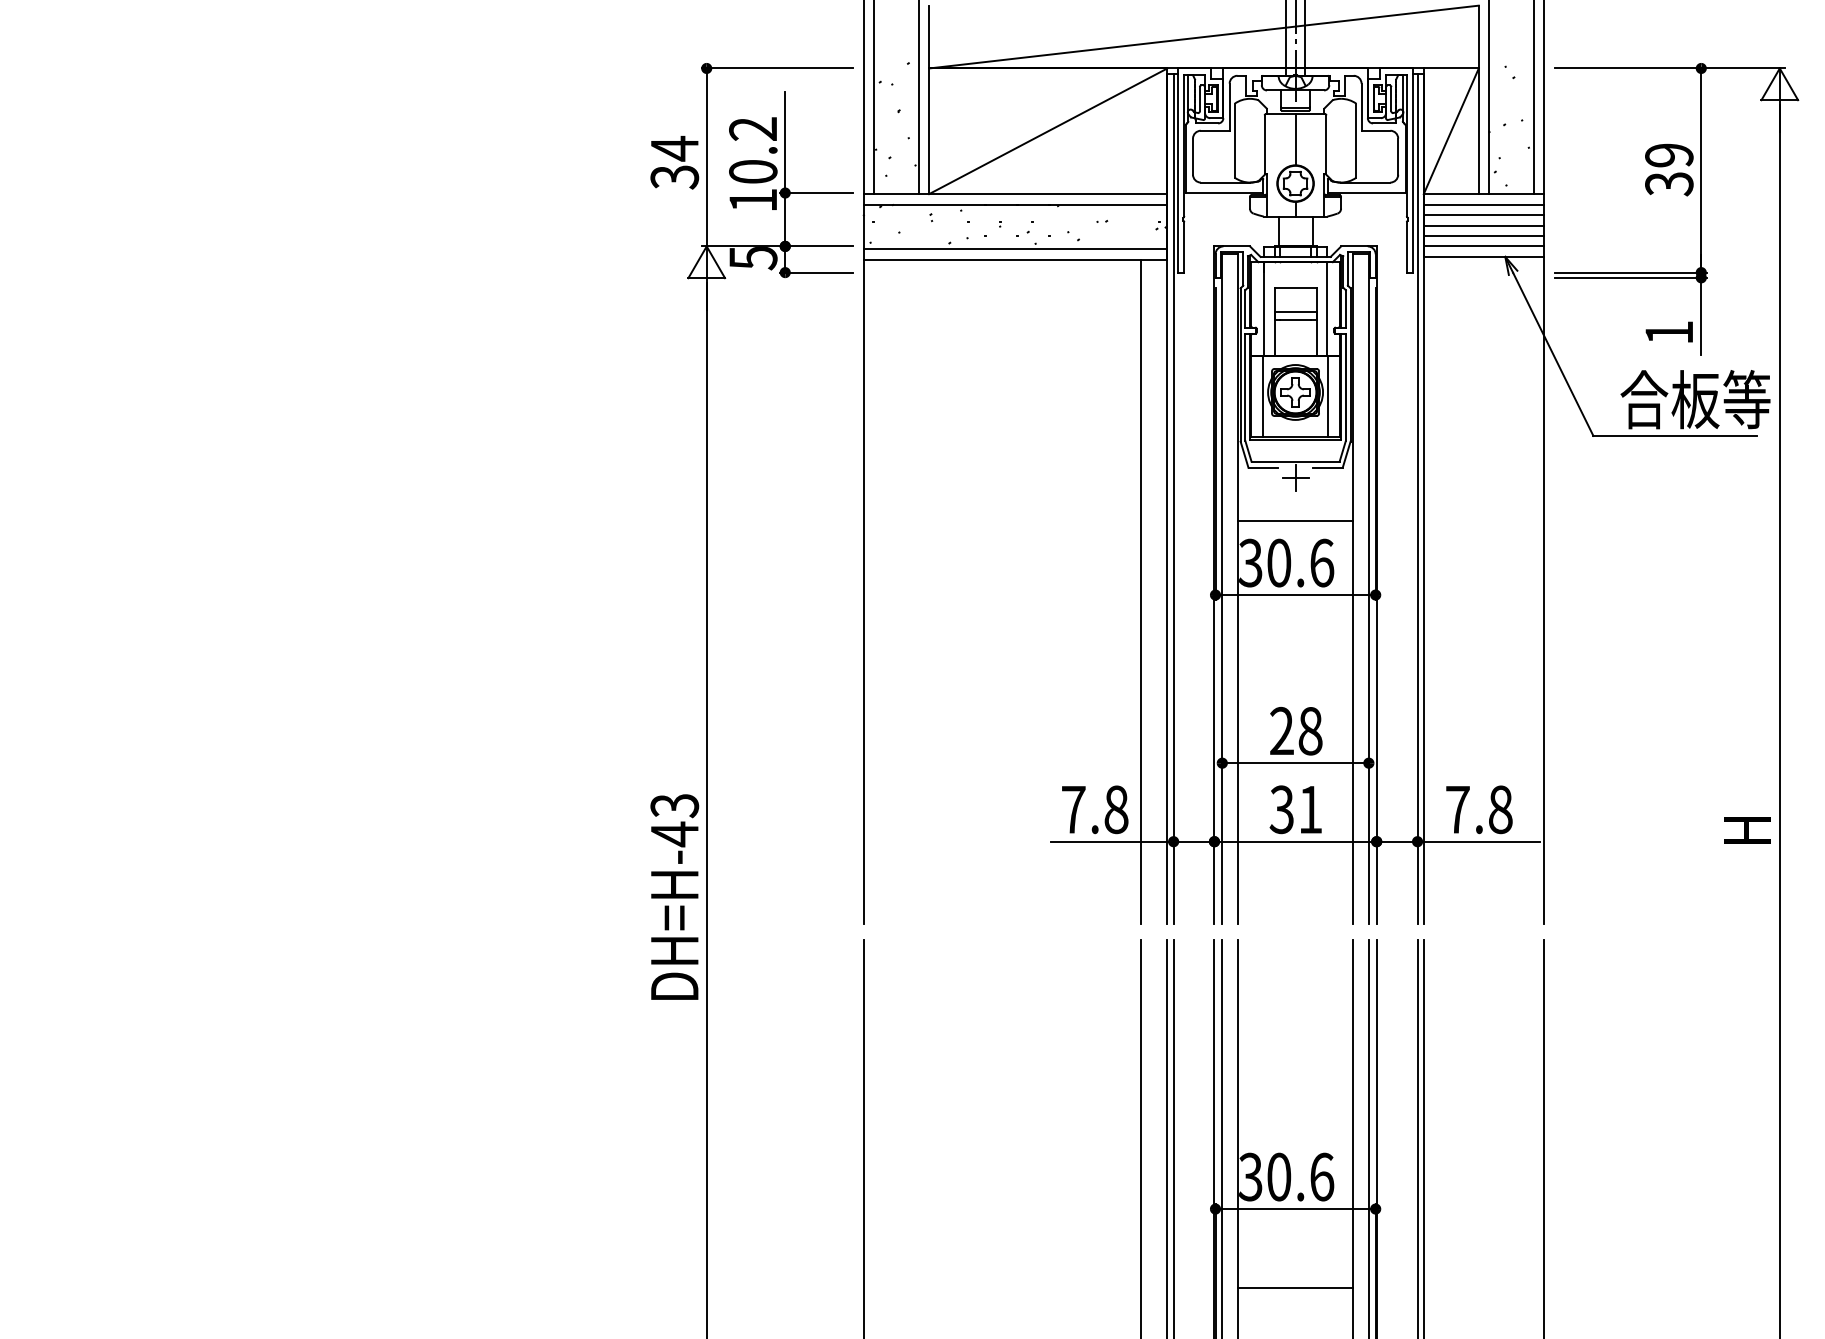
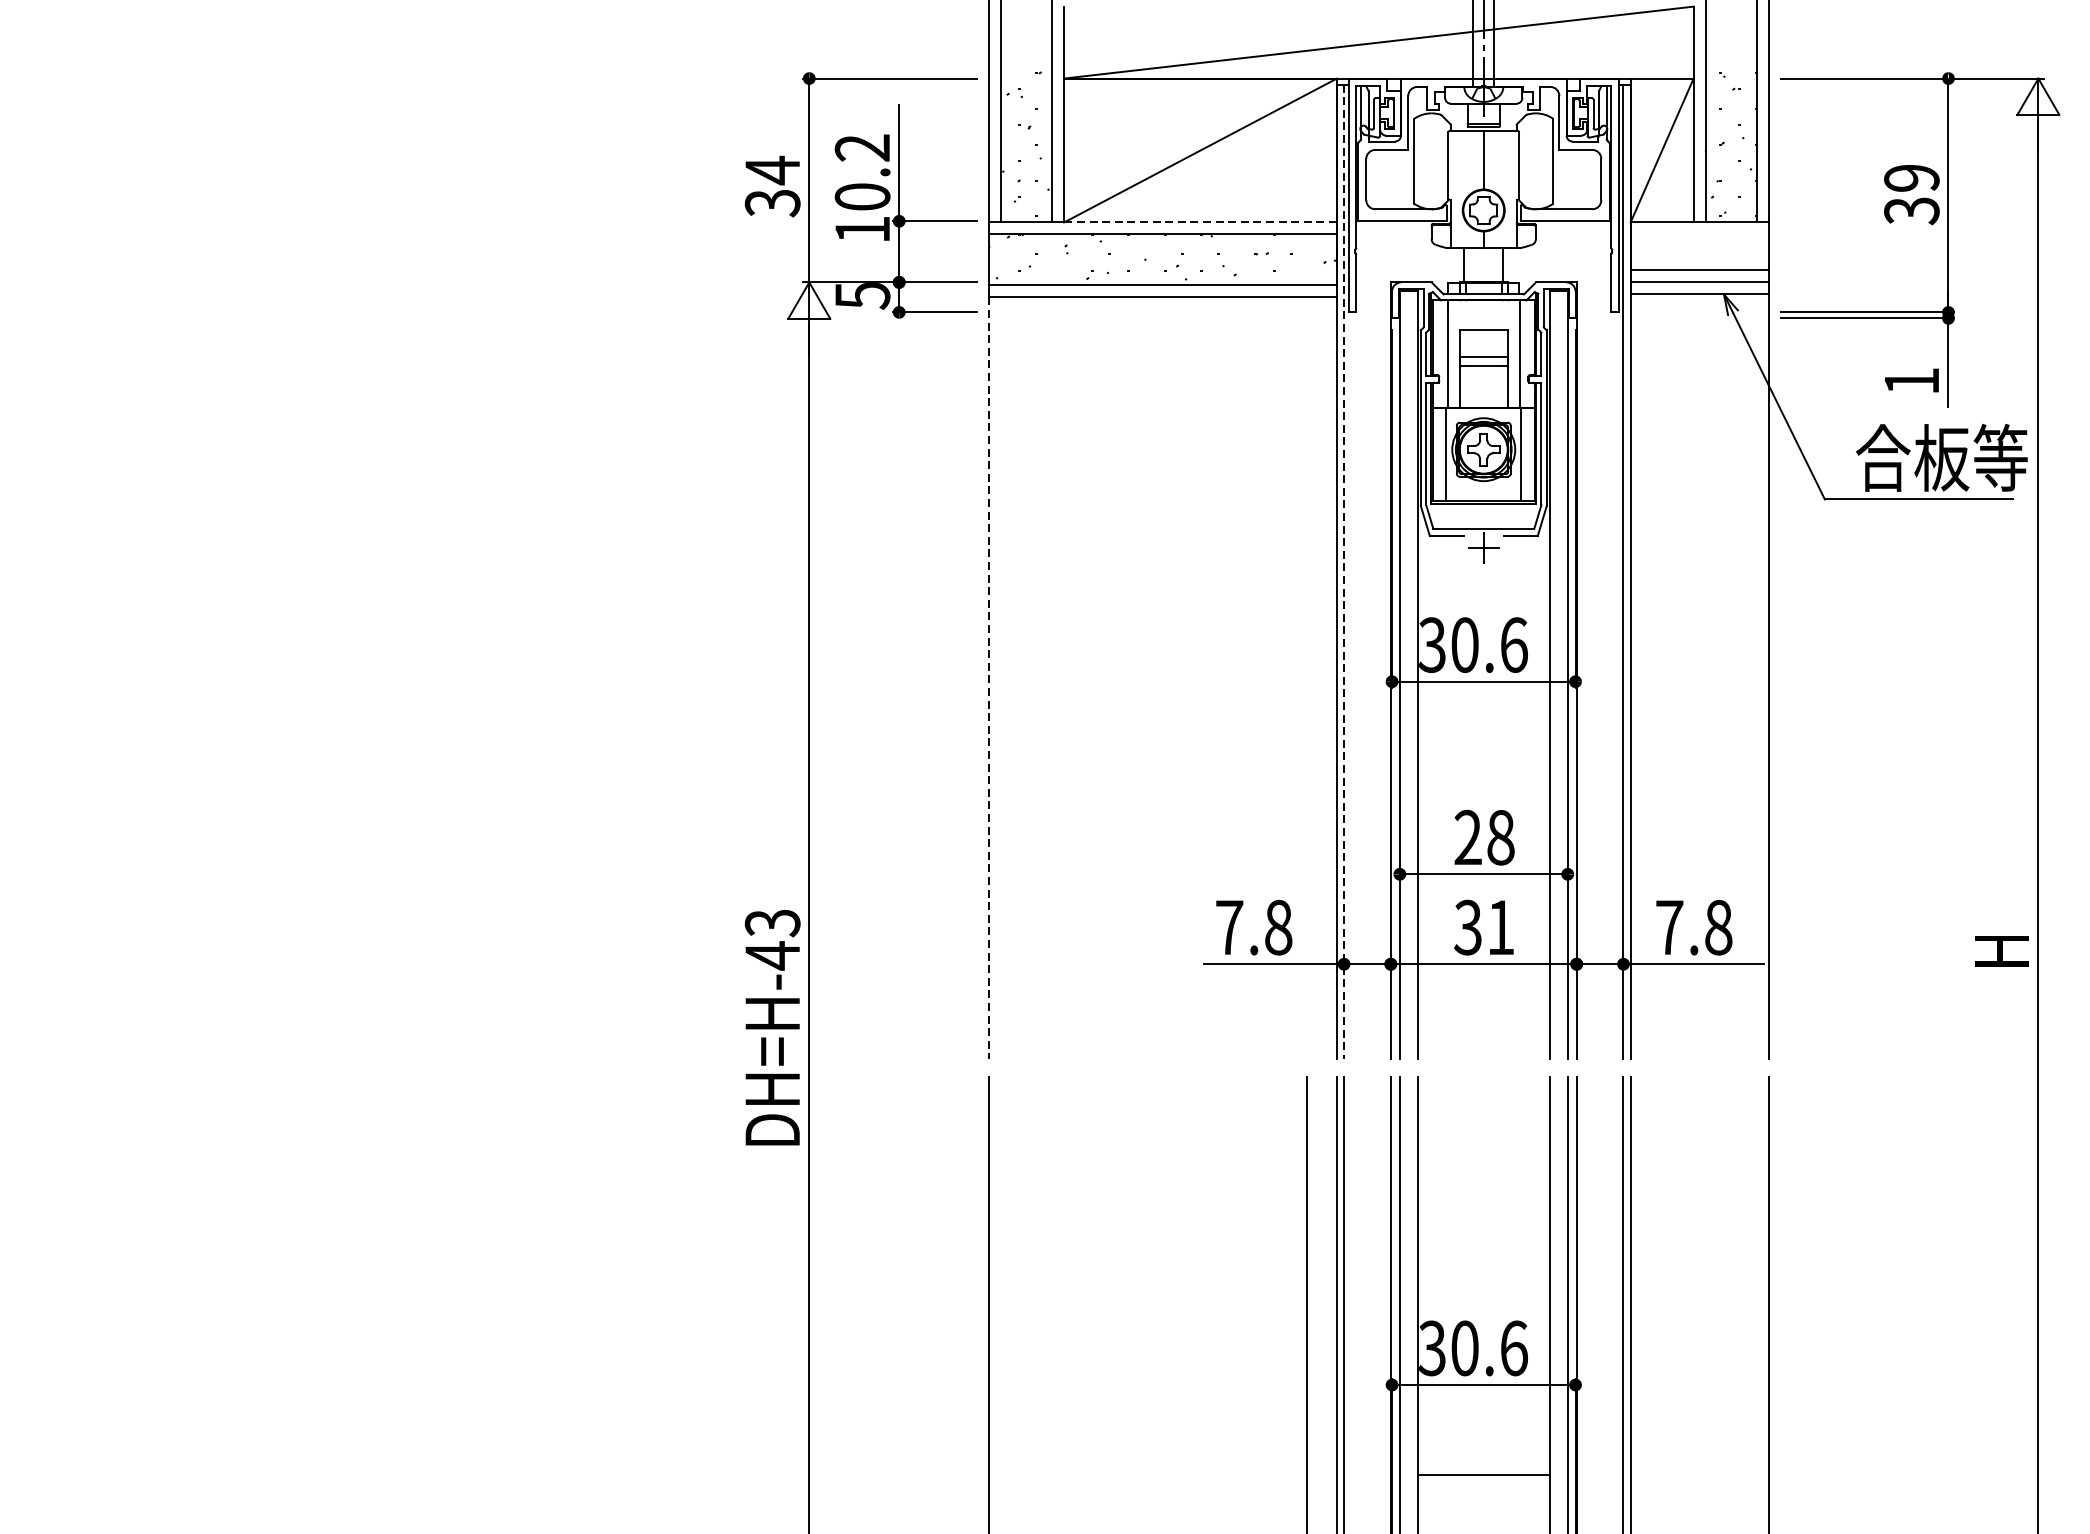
line: (1047, 194) -> (1199, 222), solid -> dashed
line: (1483, 204) -> (1699, 234), removed
line: (1483, 215) -> (1699, 246), removed
line: (1483, 225) -> (1699, 258), removed
line: (1173, 499) -> (1343, 572), solid -> dashed
line: (1295, 520) -> (1483, 596), removed
line: (1141, 591) -> (1307, 677), removed
line: (863, 592) -> (988, 678), solid -> dashed

